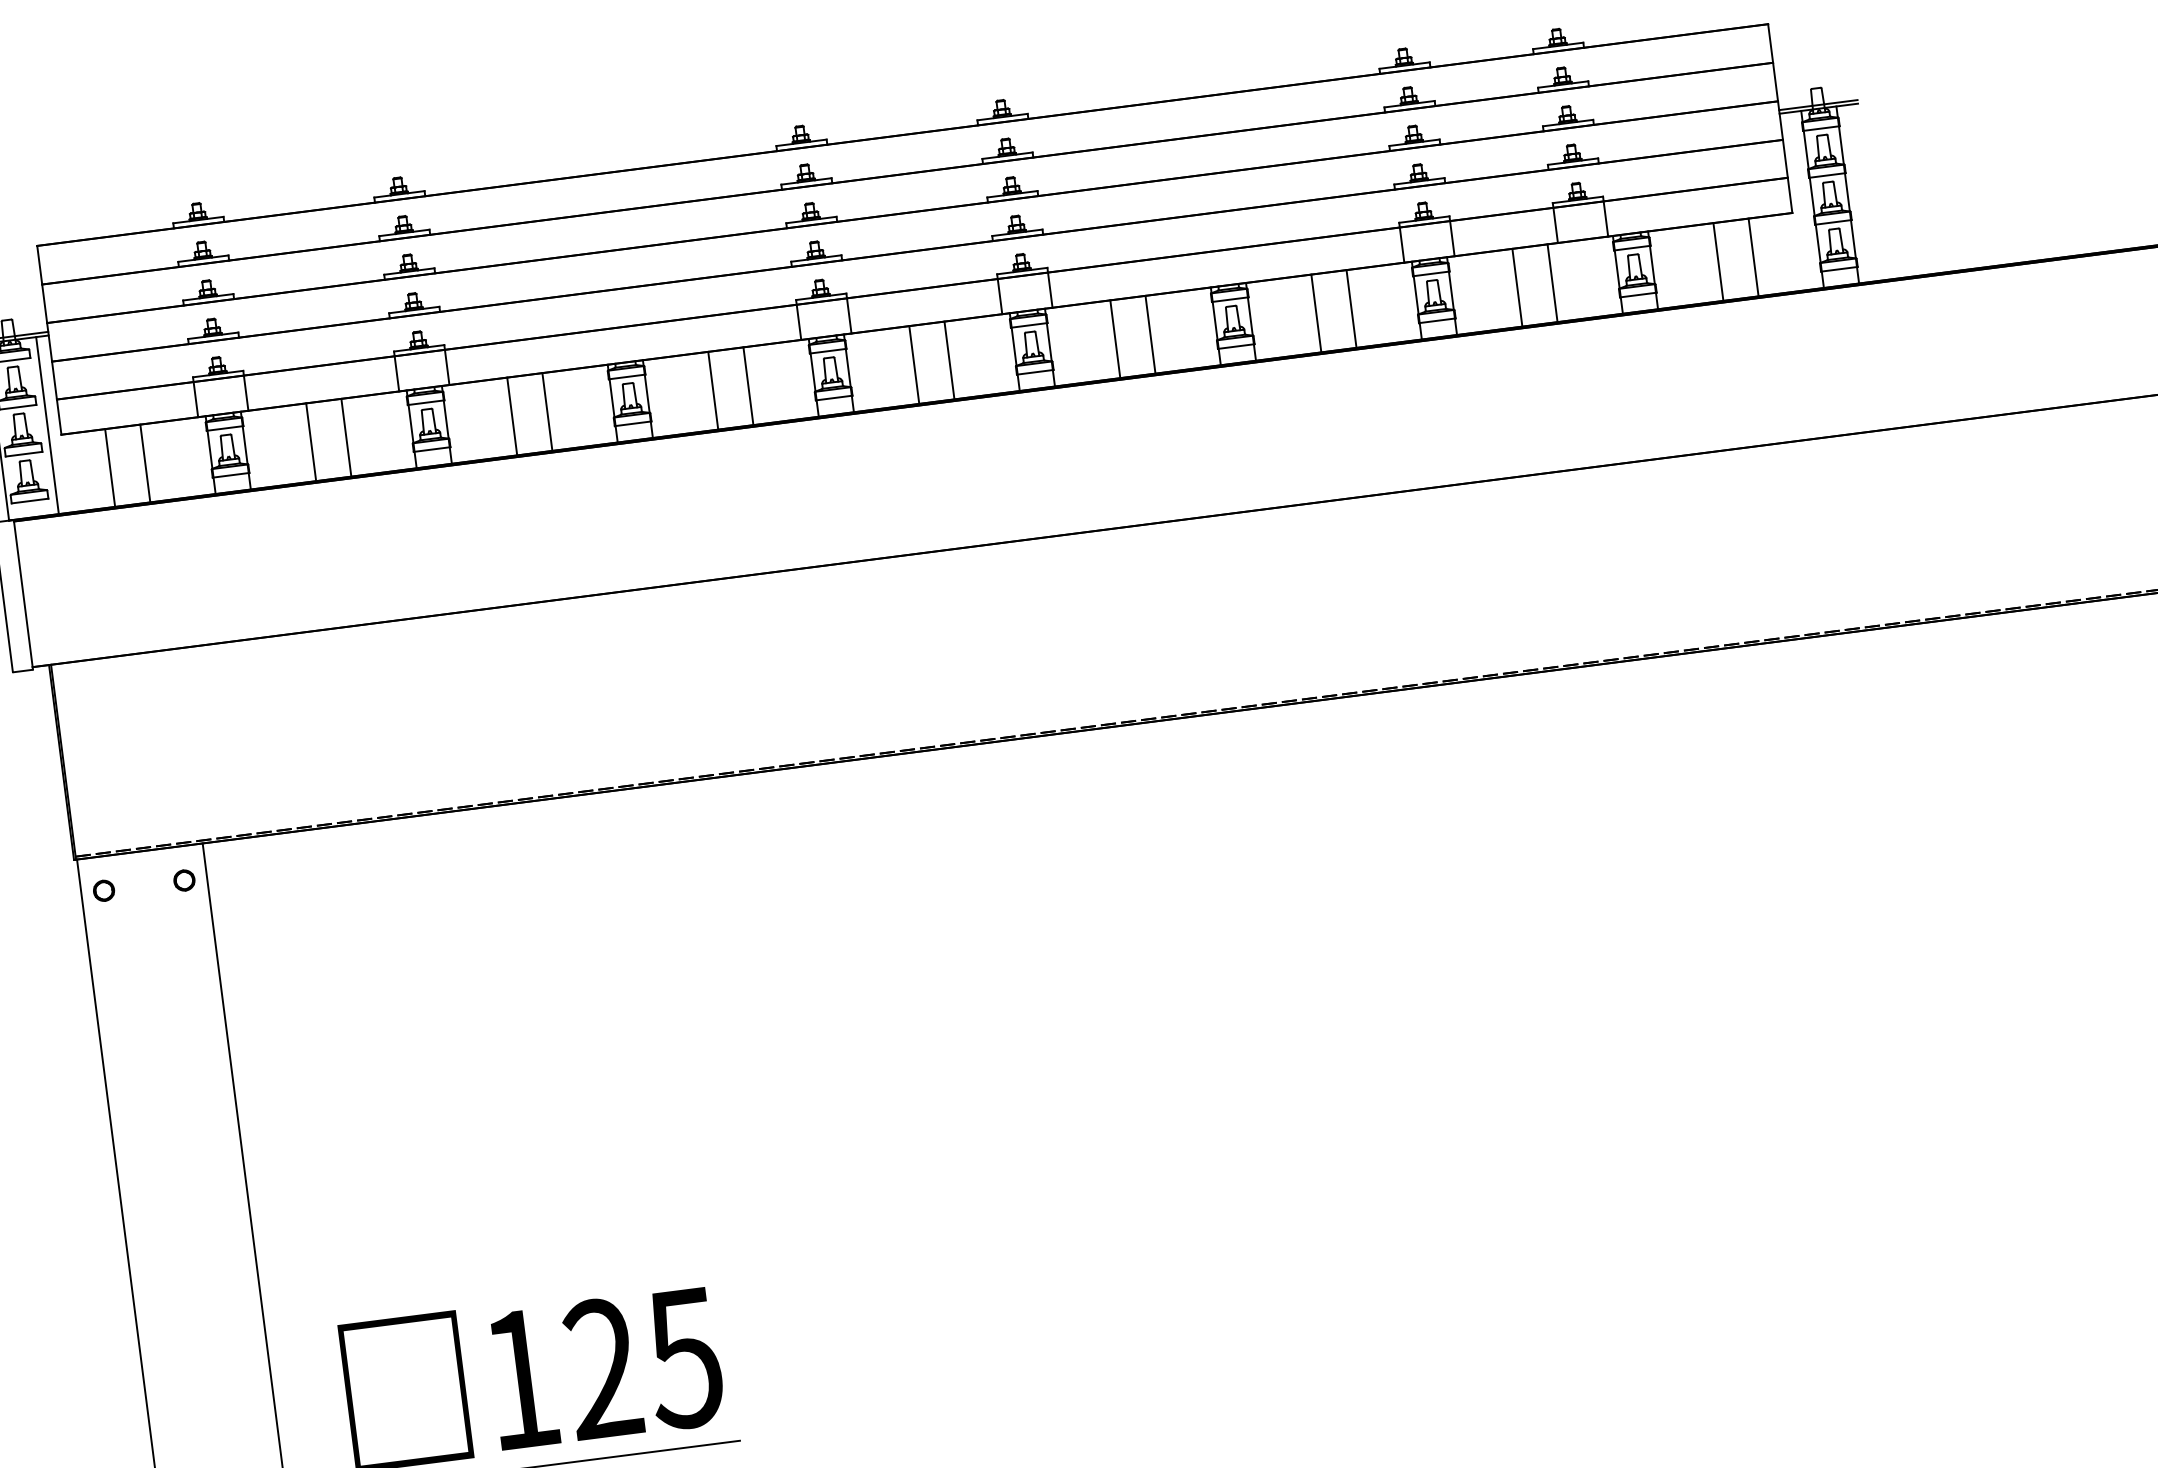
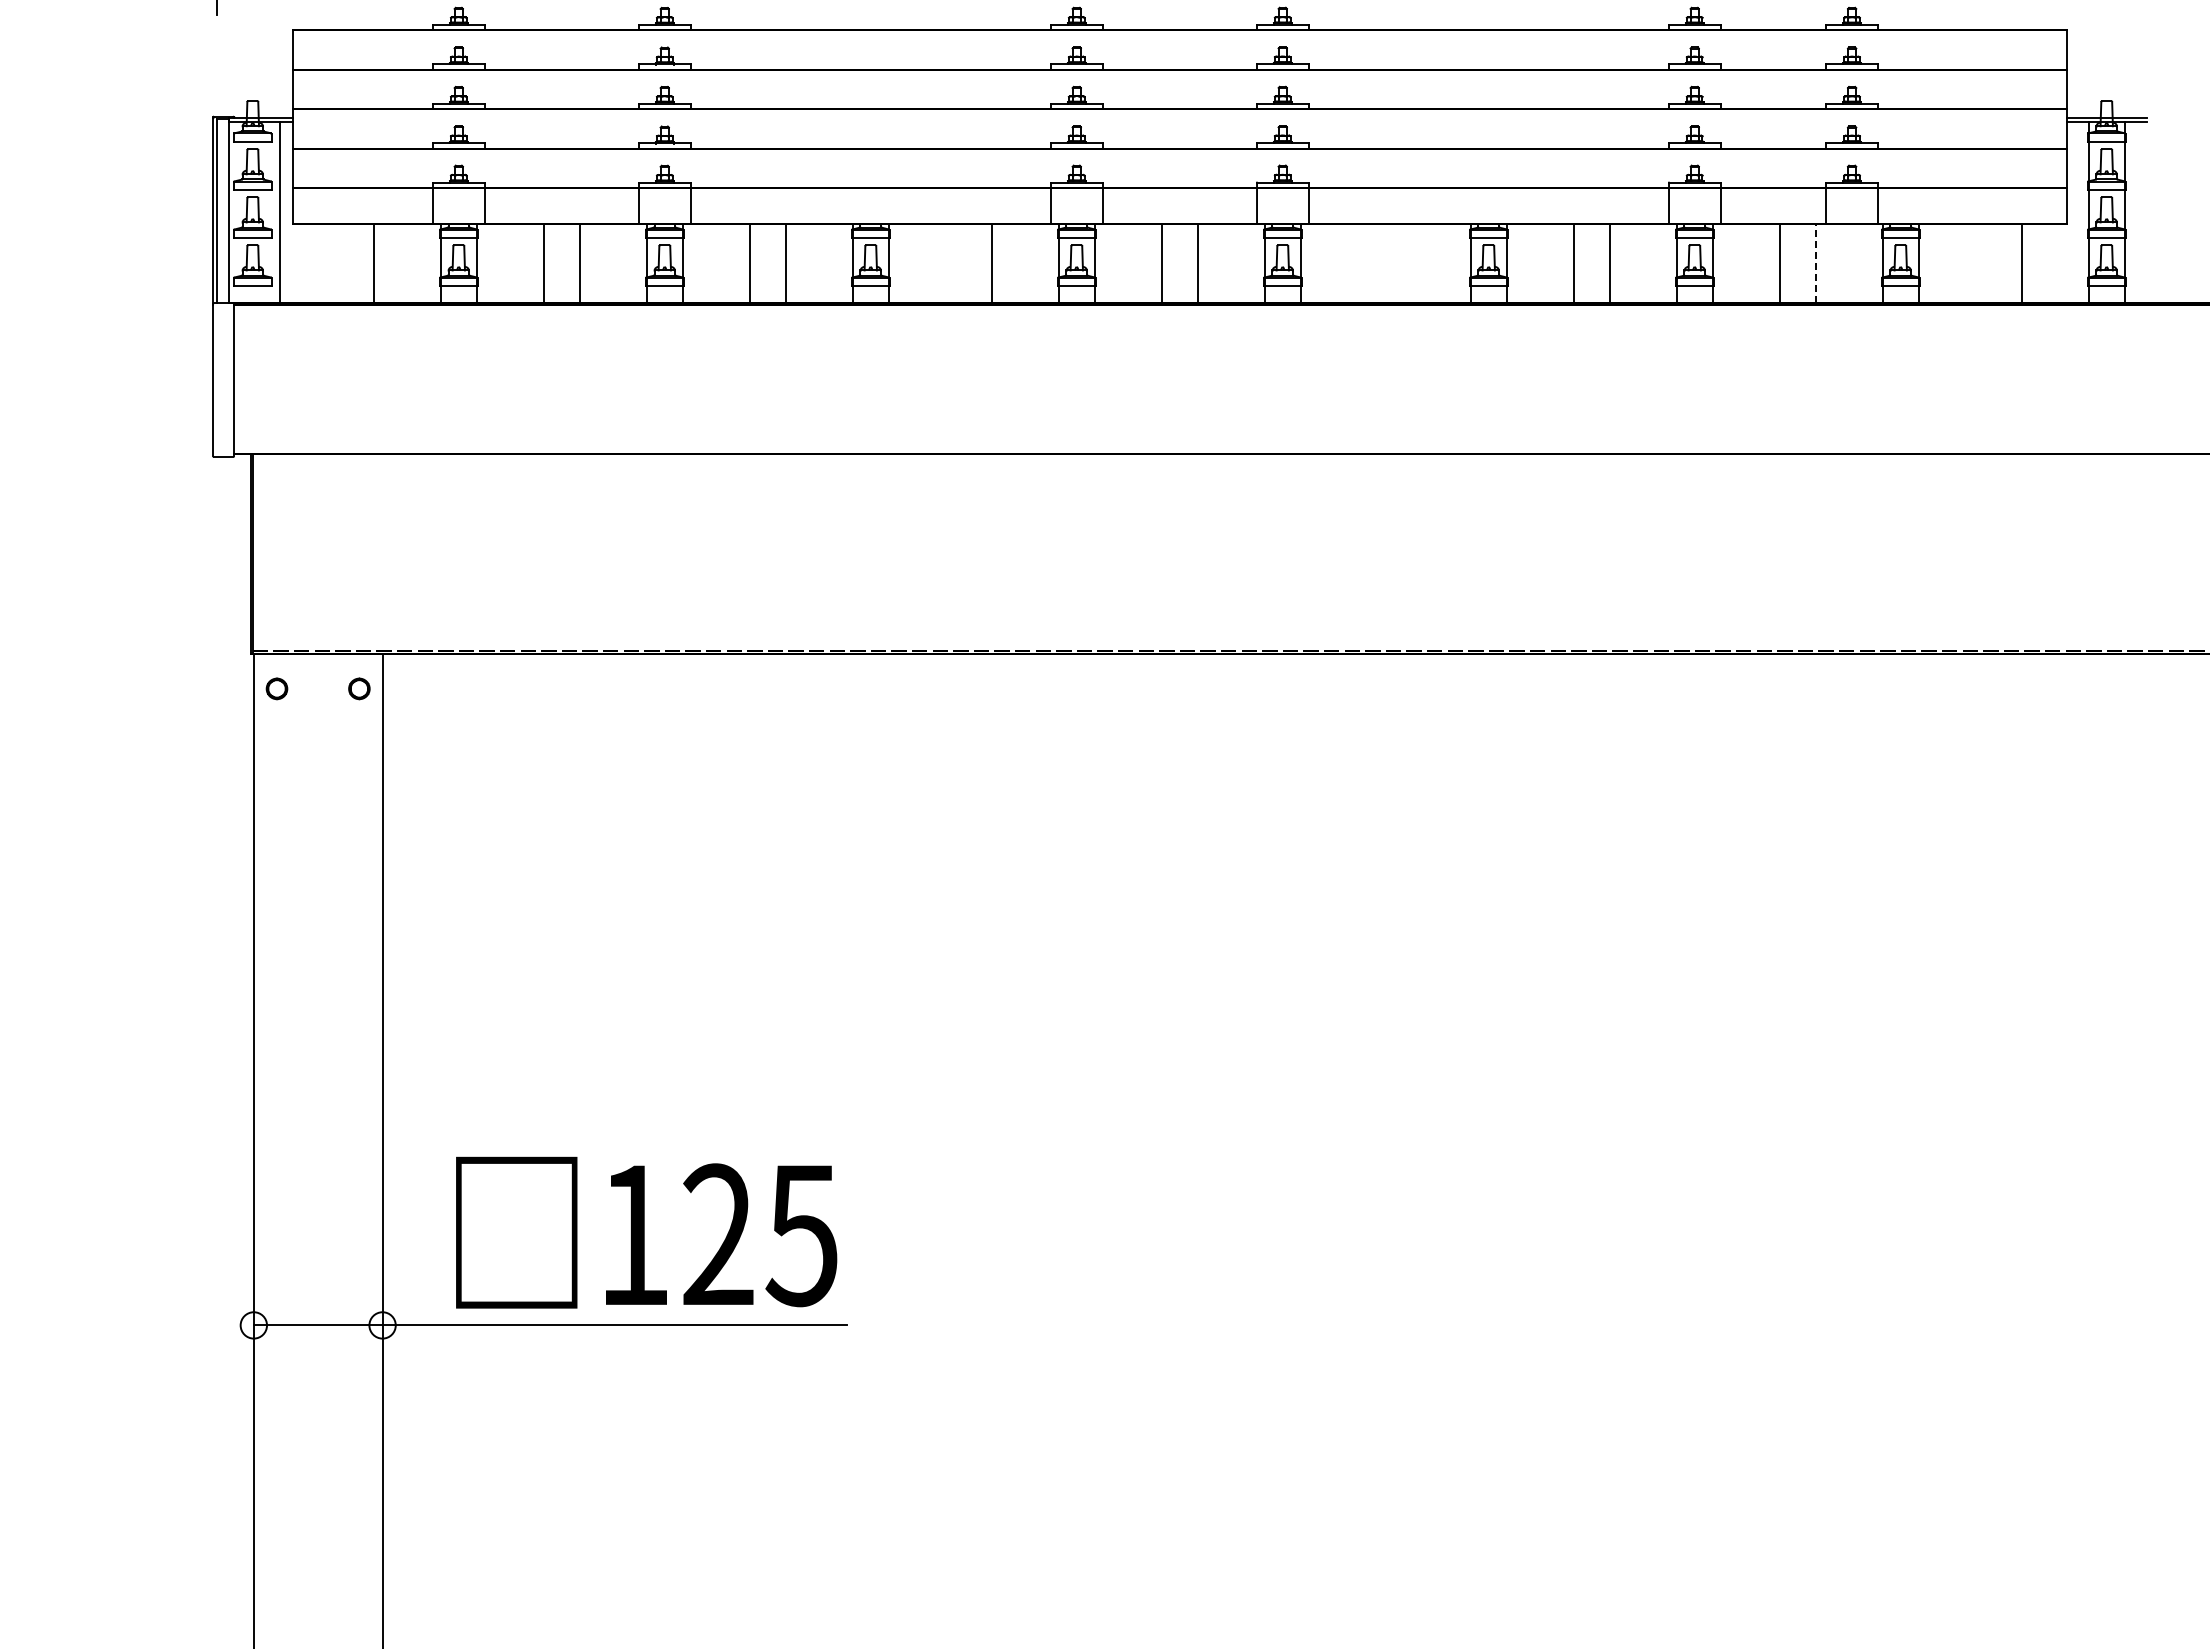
line: (1718, 262) -> (1985, 263), removed
line: (1552, 283) -> (1815, 263), solid -> dashed
line: (1150, 334) -> (1403, 263), removed
line: (1115, 339) -> (1367, 263), removed
line: (713, 390) -> (955, 263), removed
line: (109, 468) -> (337, 263), removed

